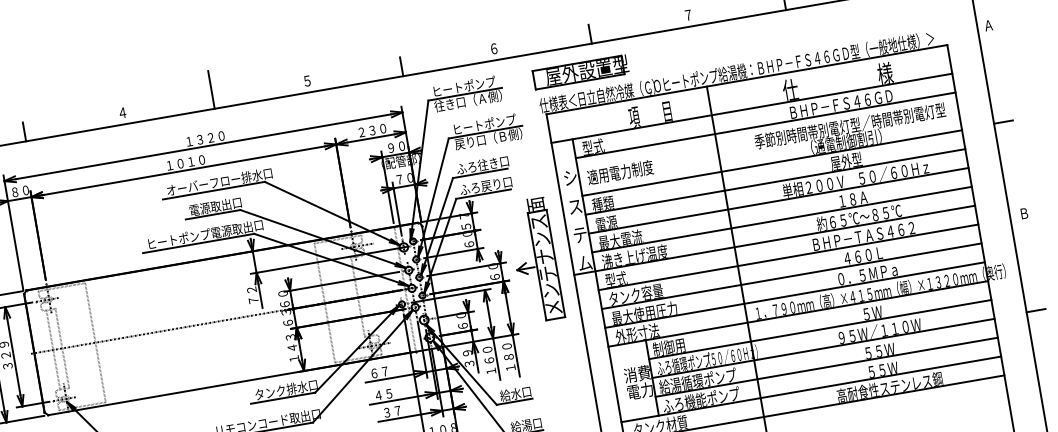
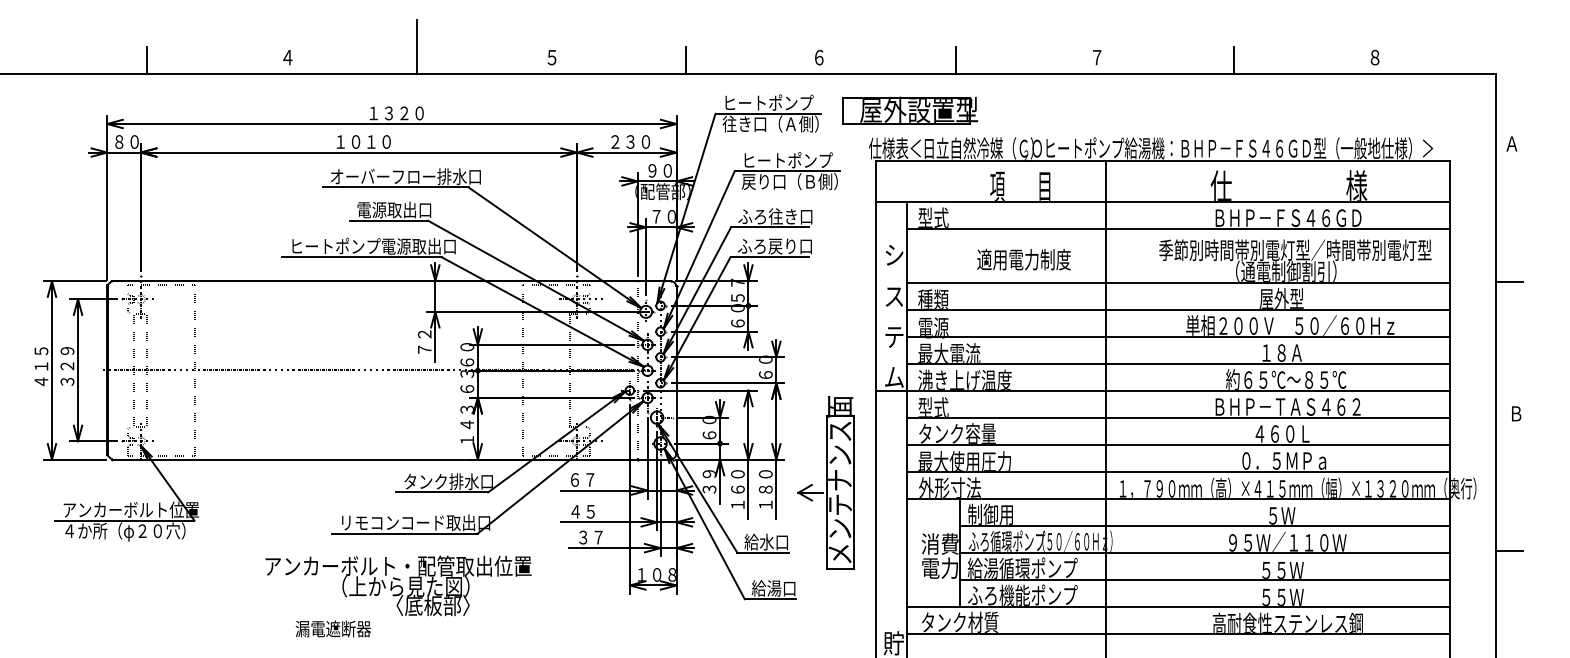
part: (581, 71) -> (910, 110), moved
text: (620, 172) -> (1023, 259), moved
part: (535, 259) -> (825, 482), moved

